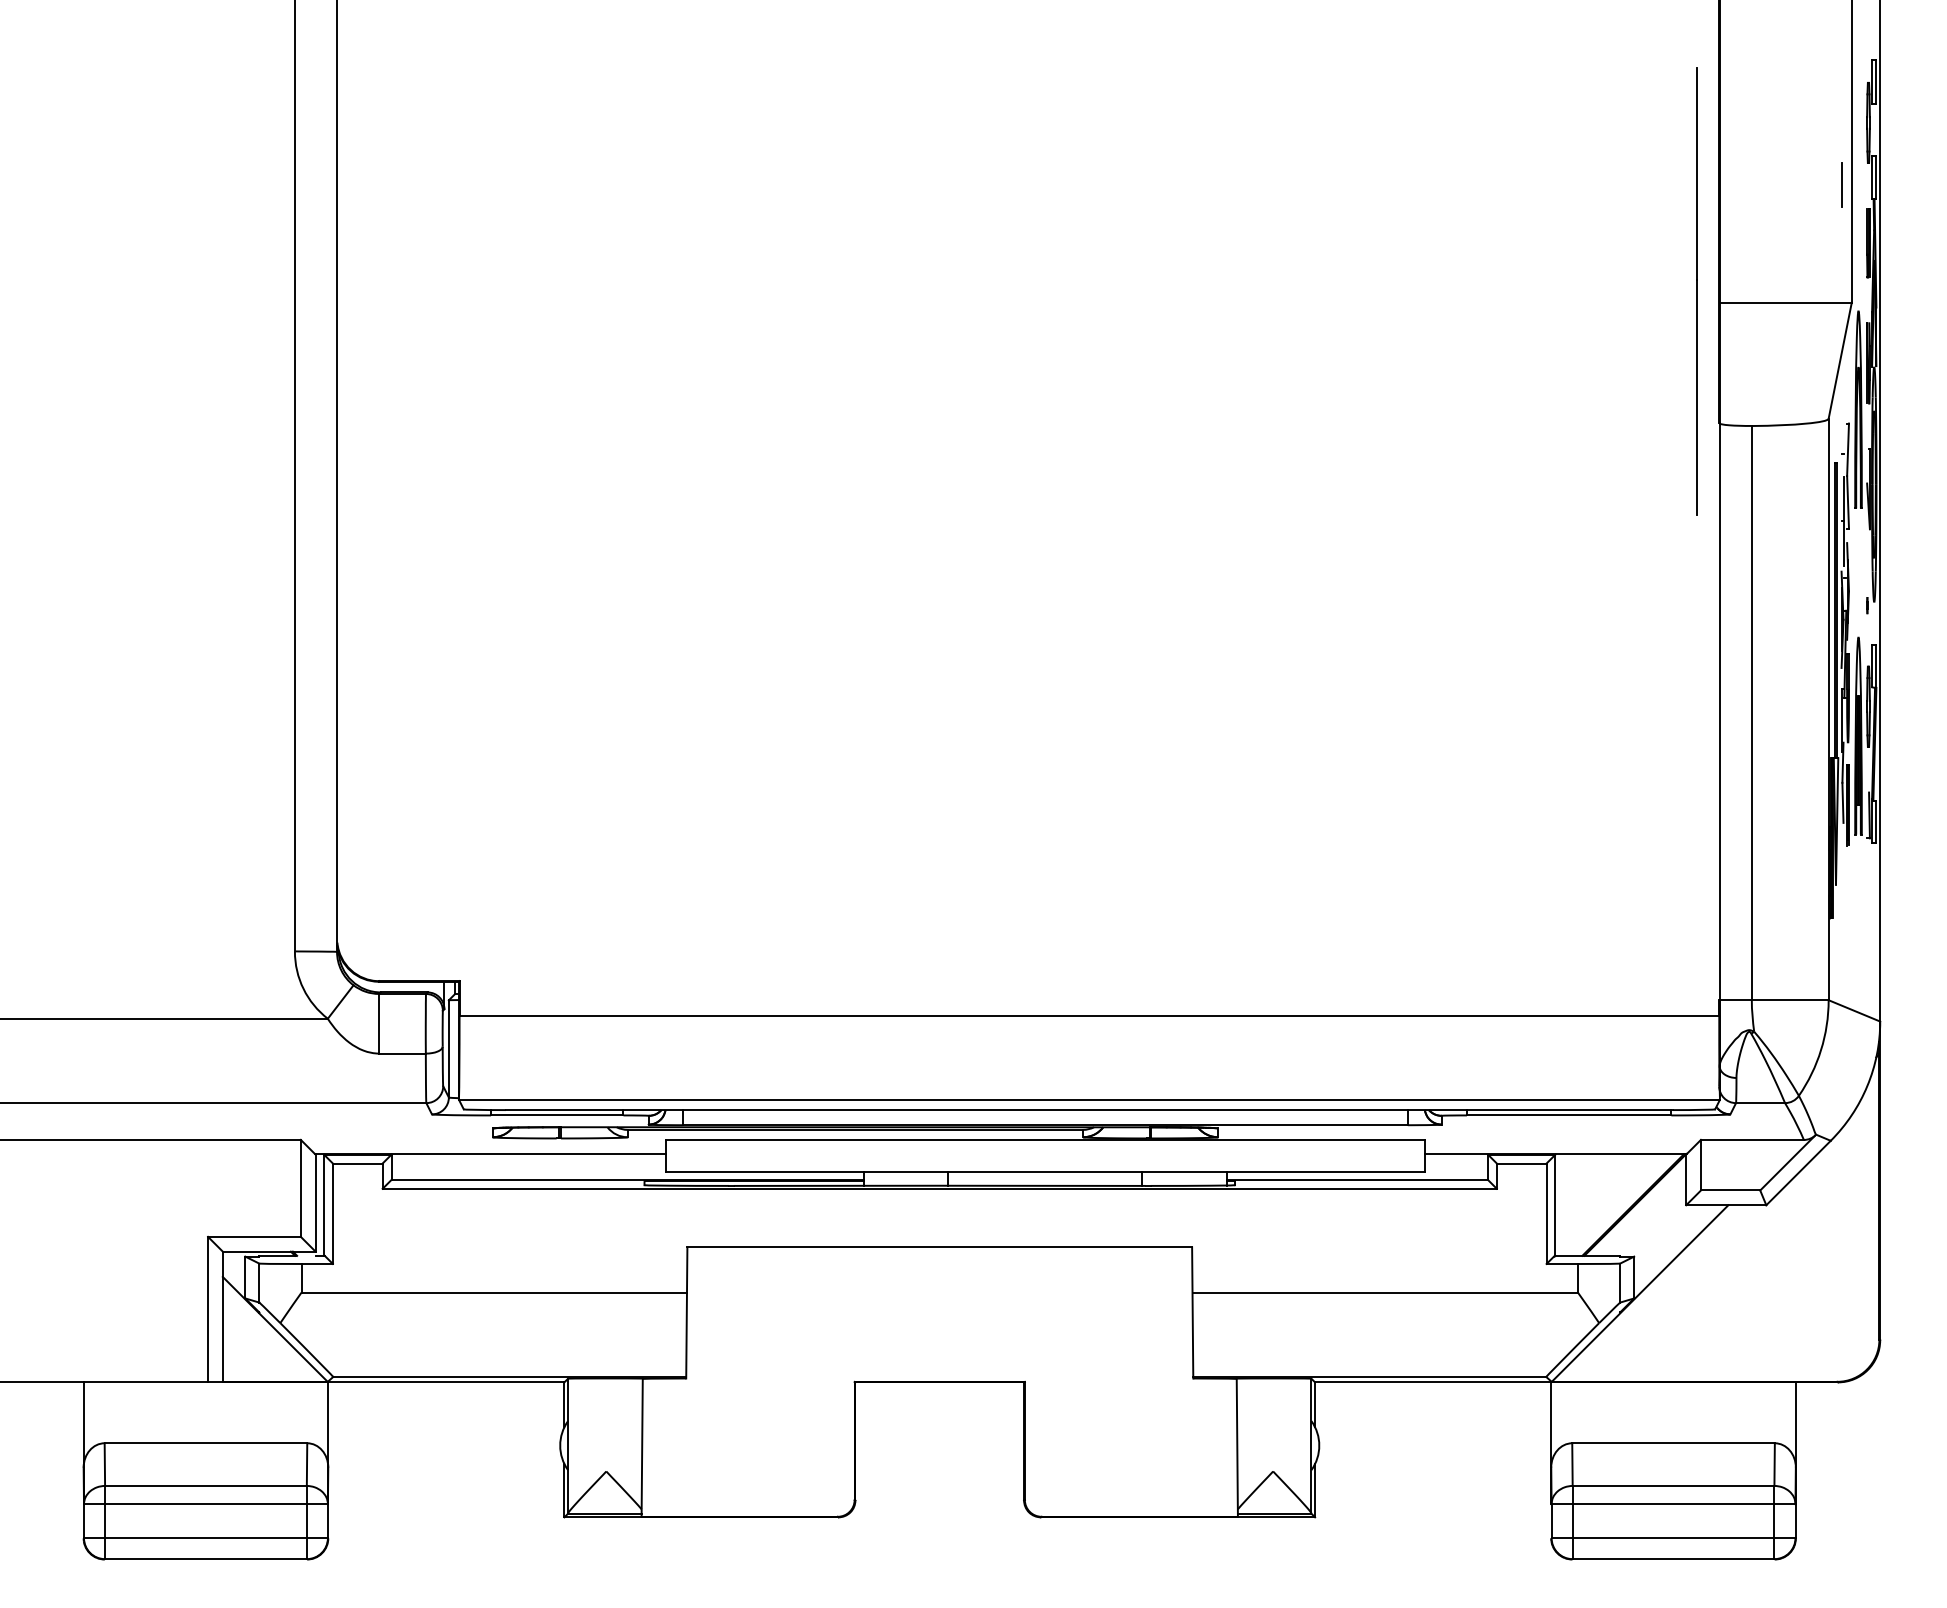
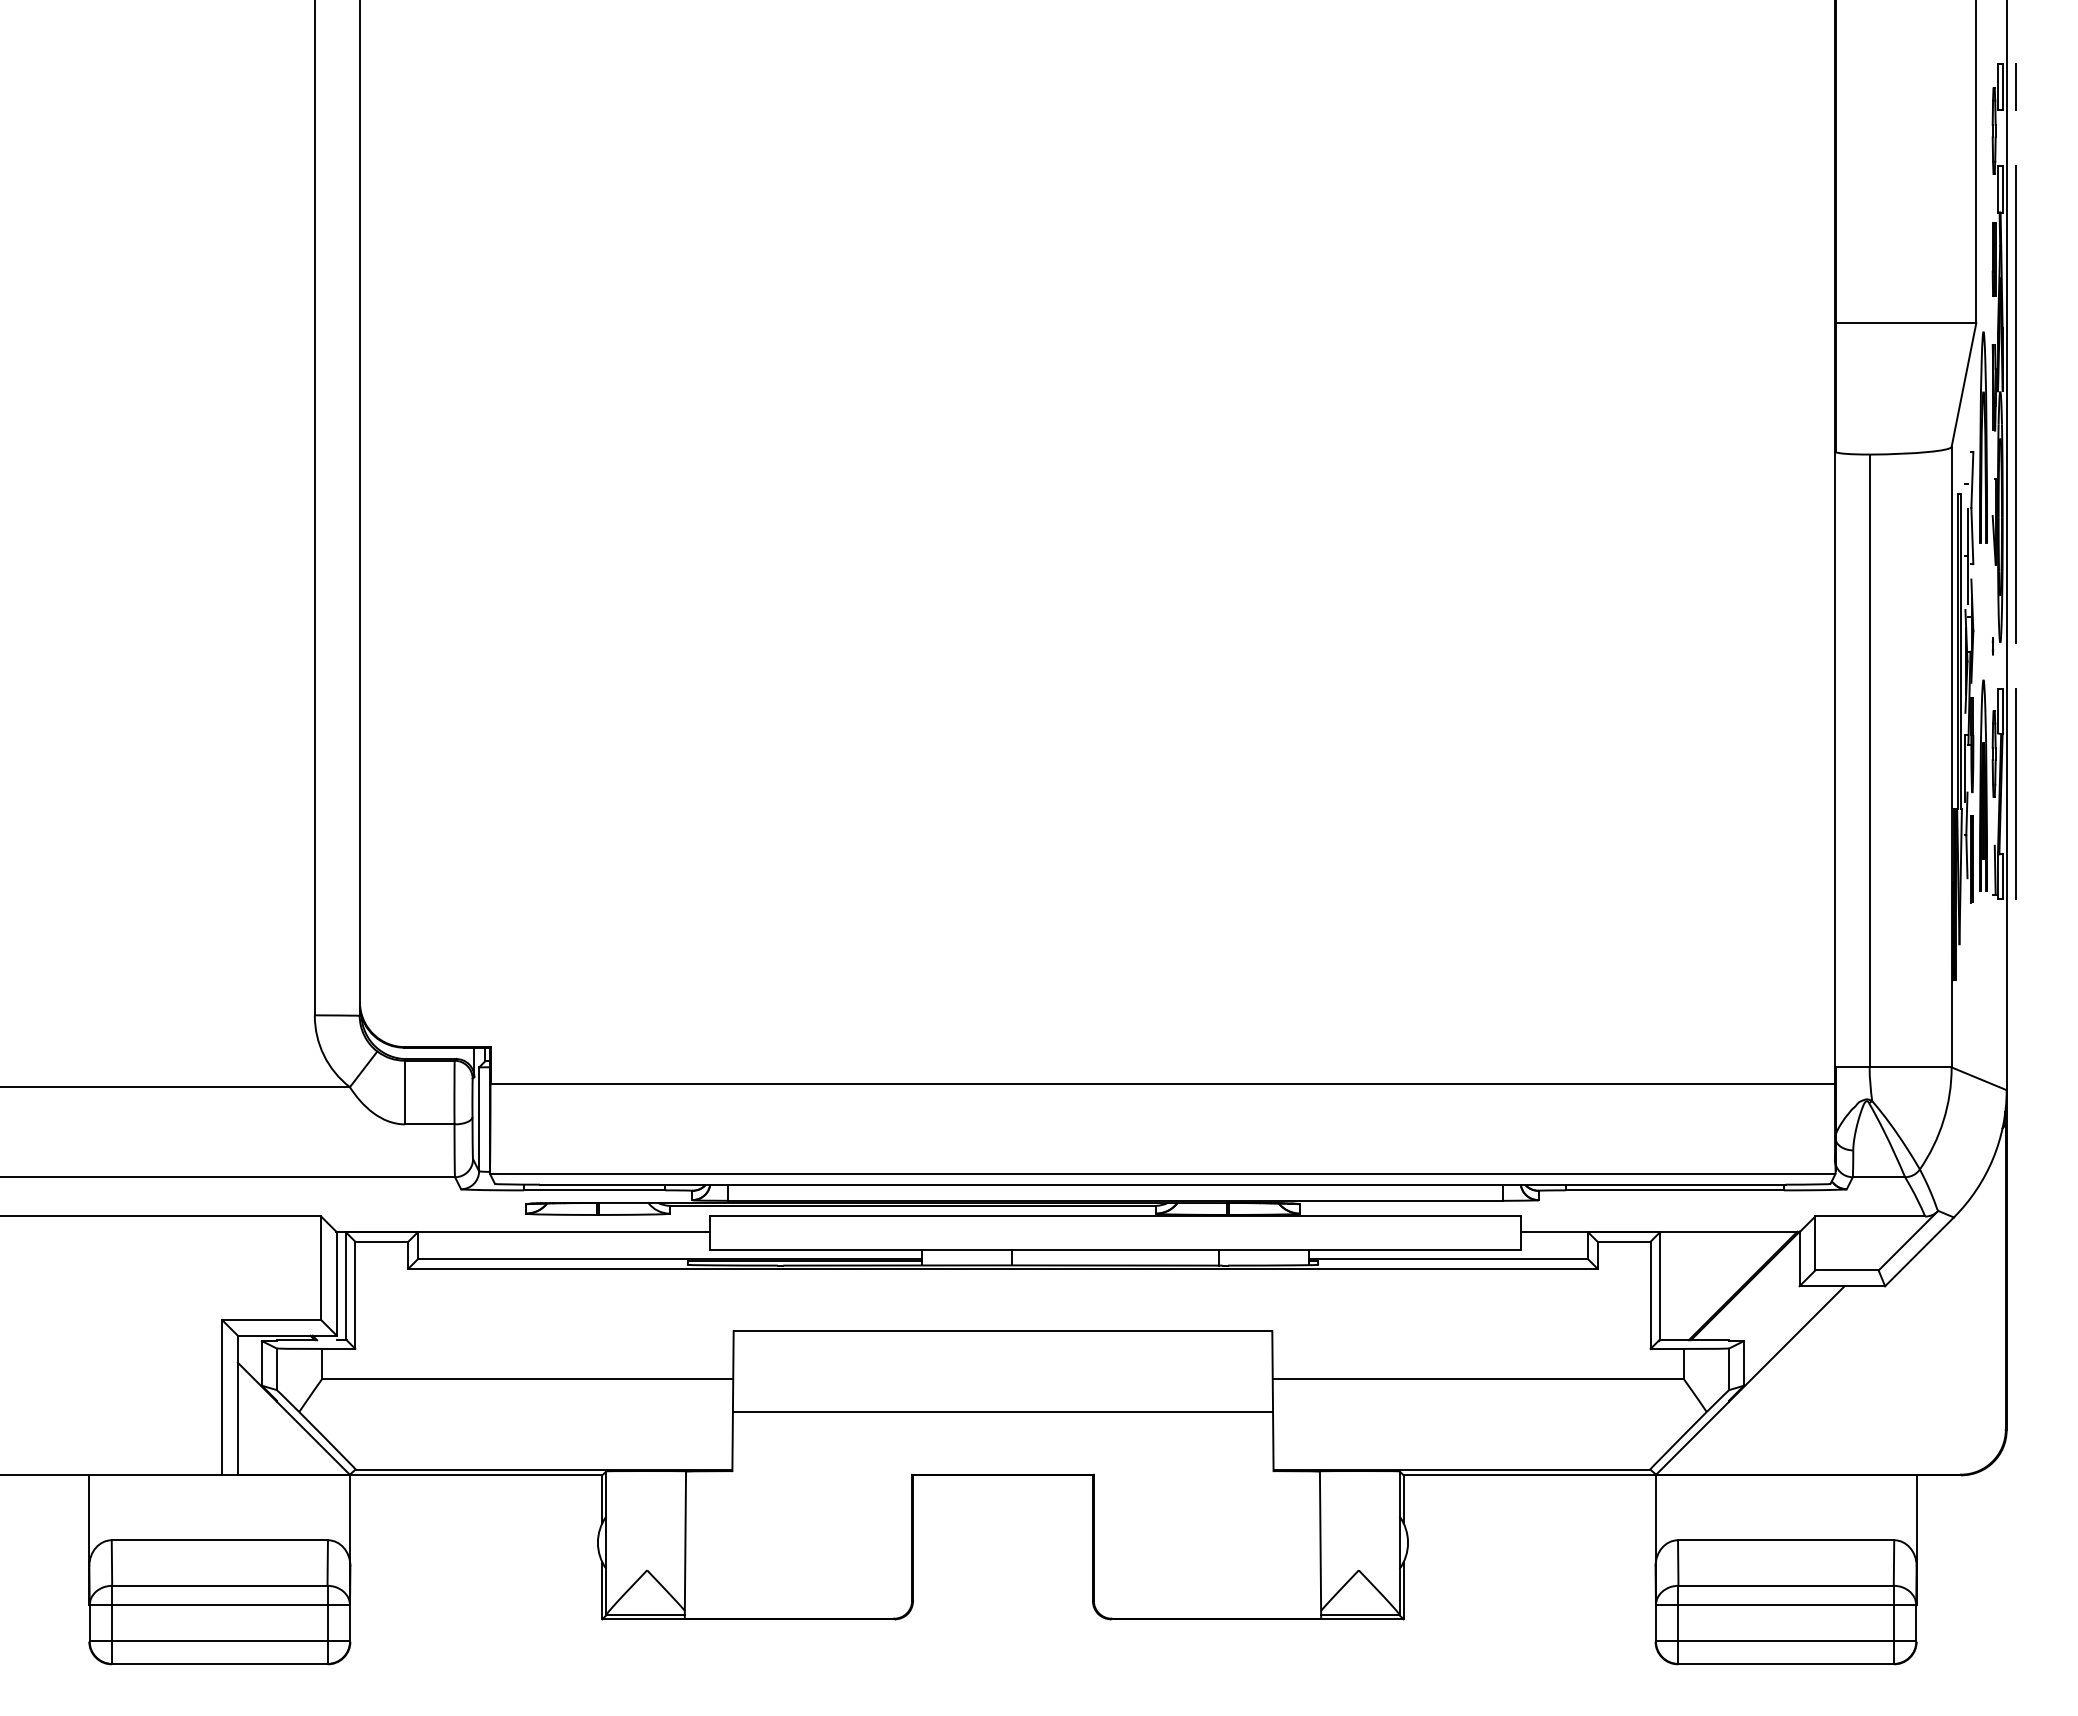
line: (1841, 184) -> (2015, 86), moved
line: (1696, 291) -> (2015, 404), moved
line: (1888, 743) -> (2015, 793), added
line: (939, 1323) -> (1002, 1412), added

